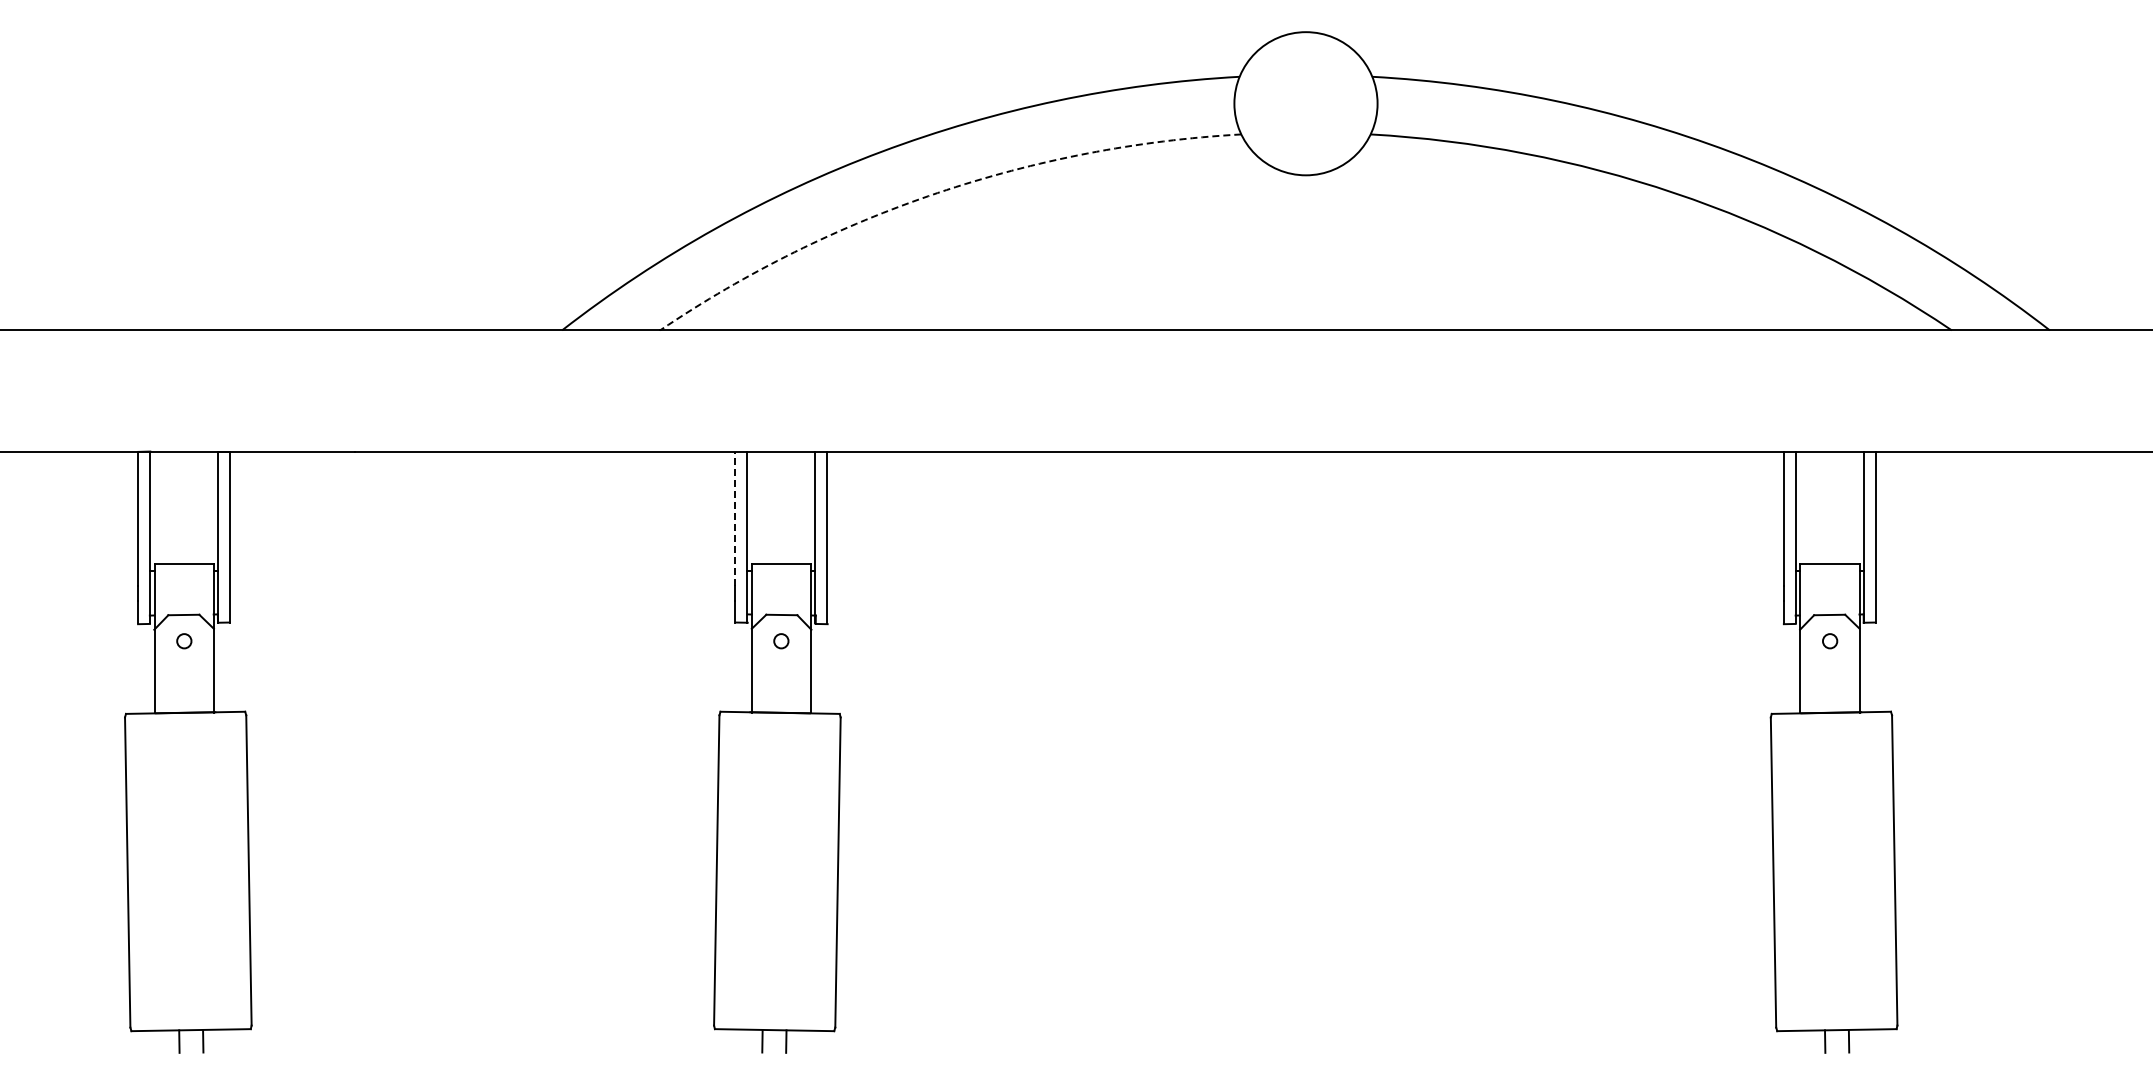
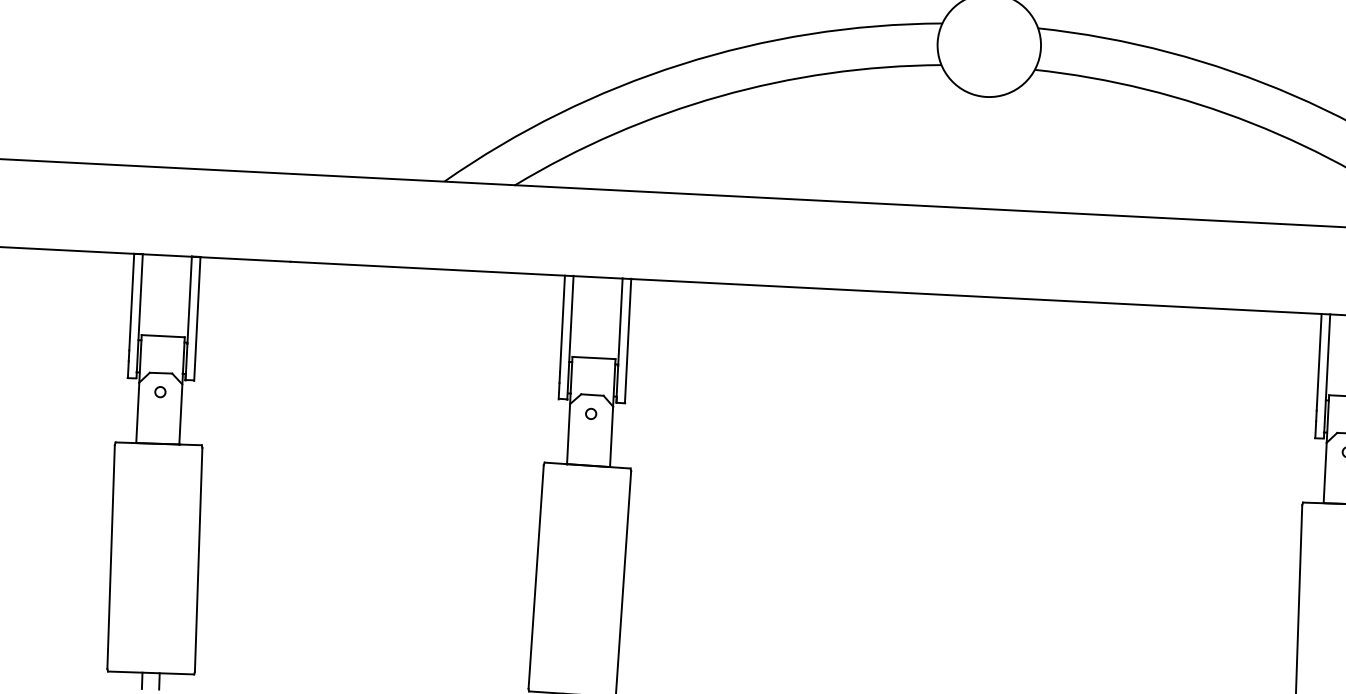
arc: (937, 193) -> (720, 96), dashed -> solid
line: (735, 518) -> (562, 323), dashed -> solid

